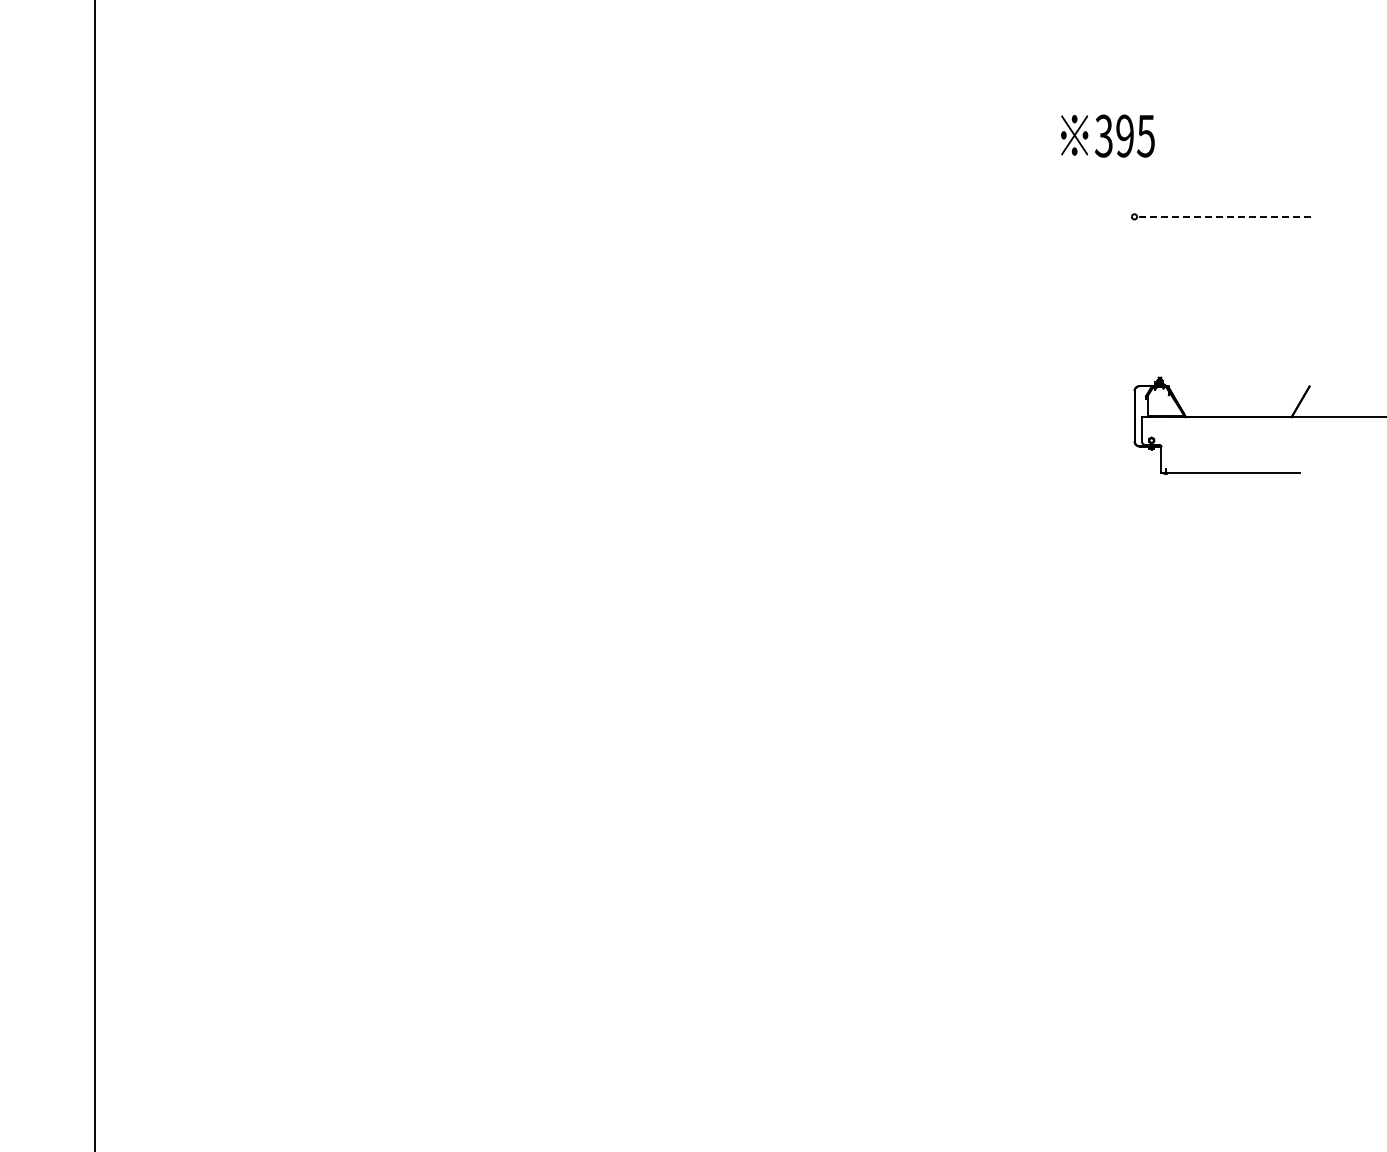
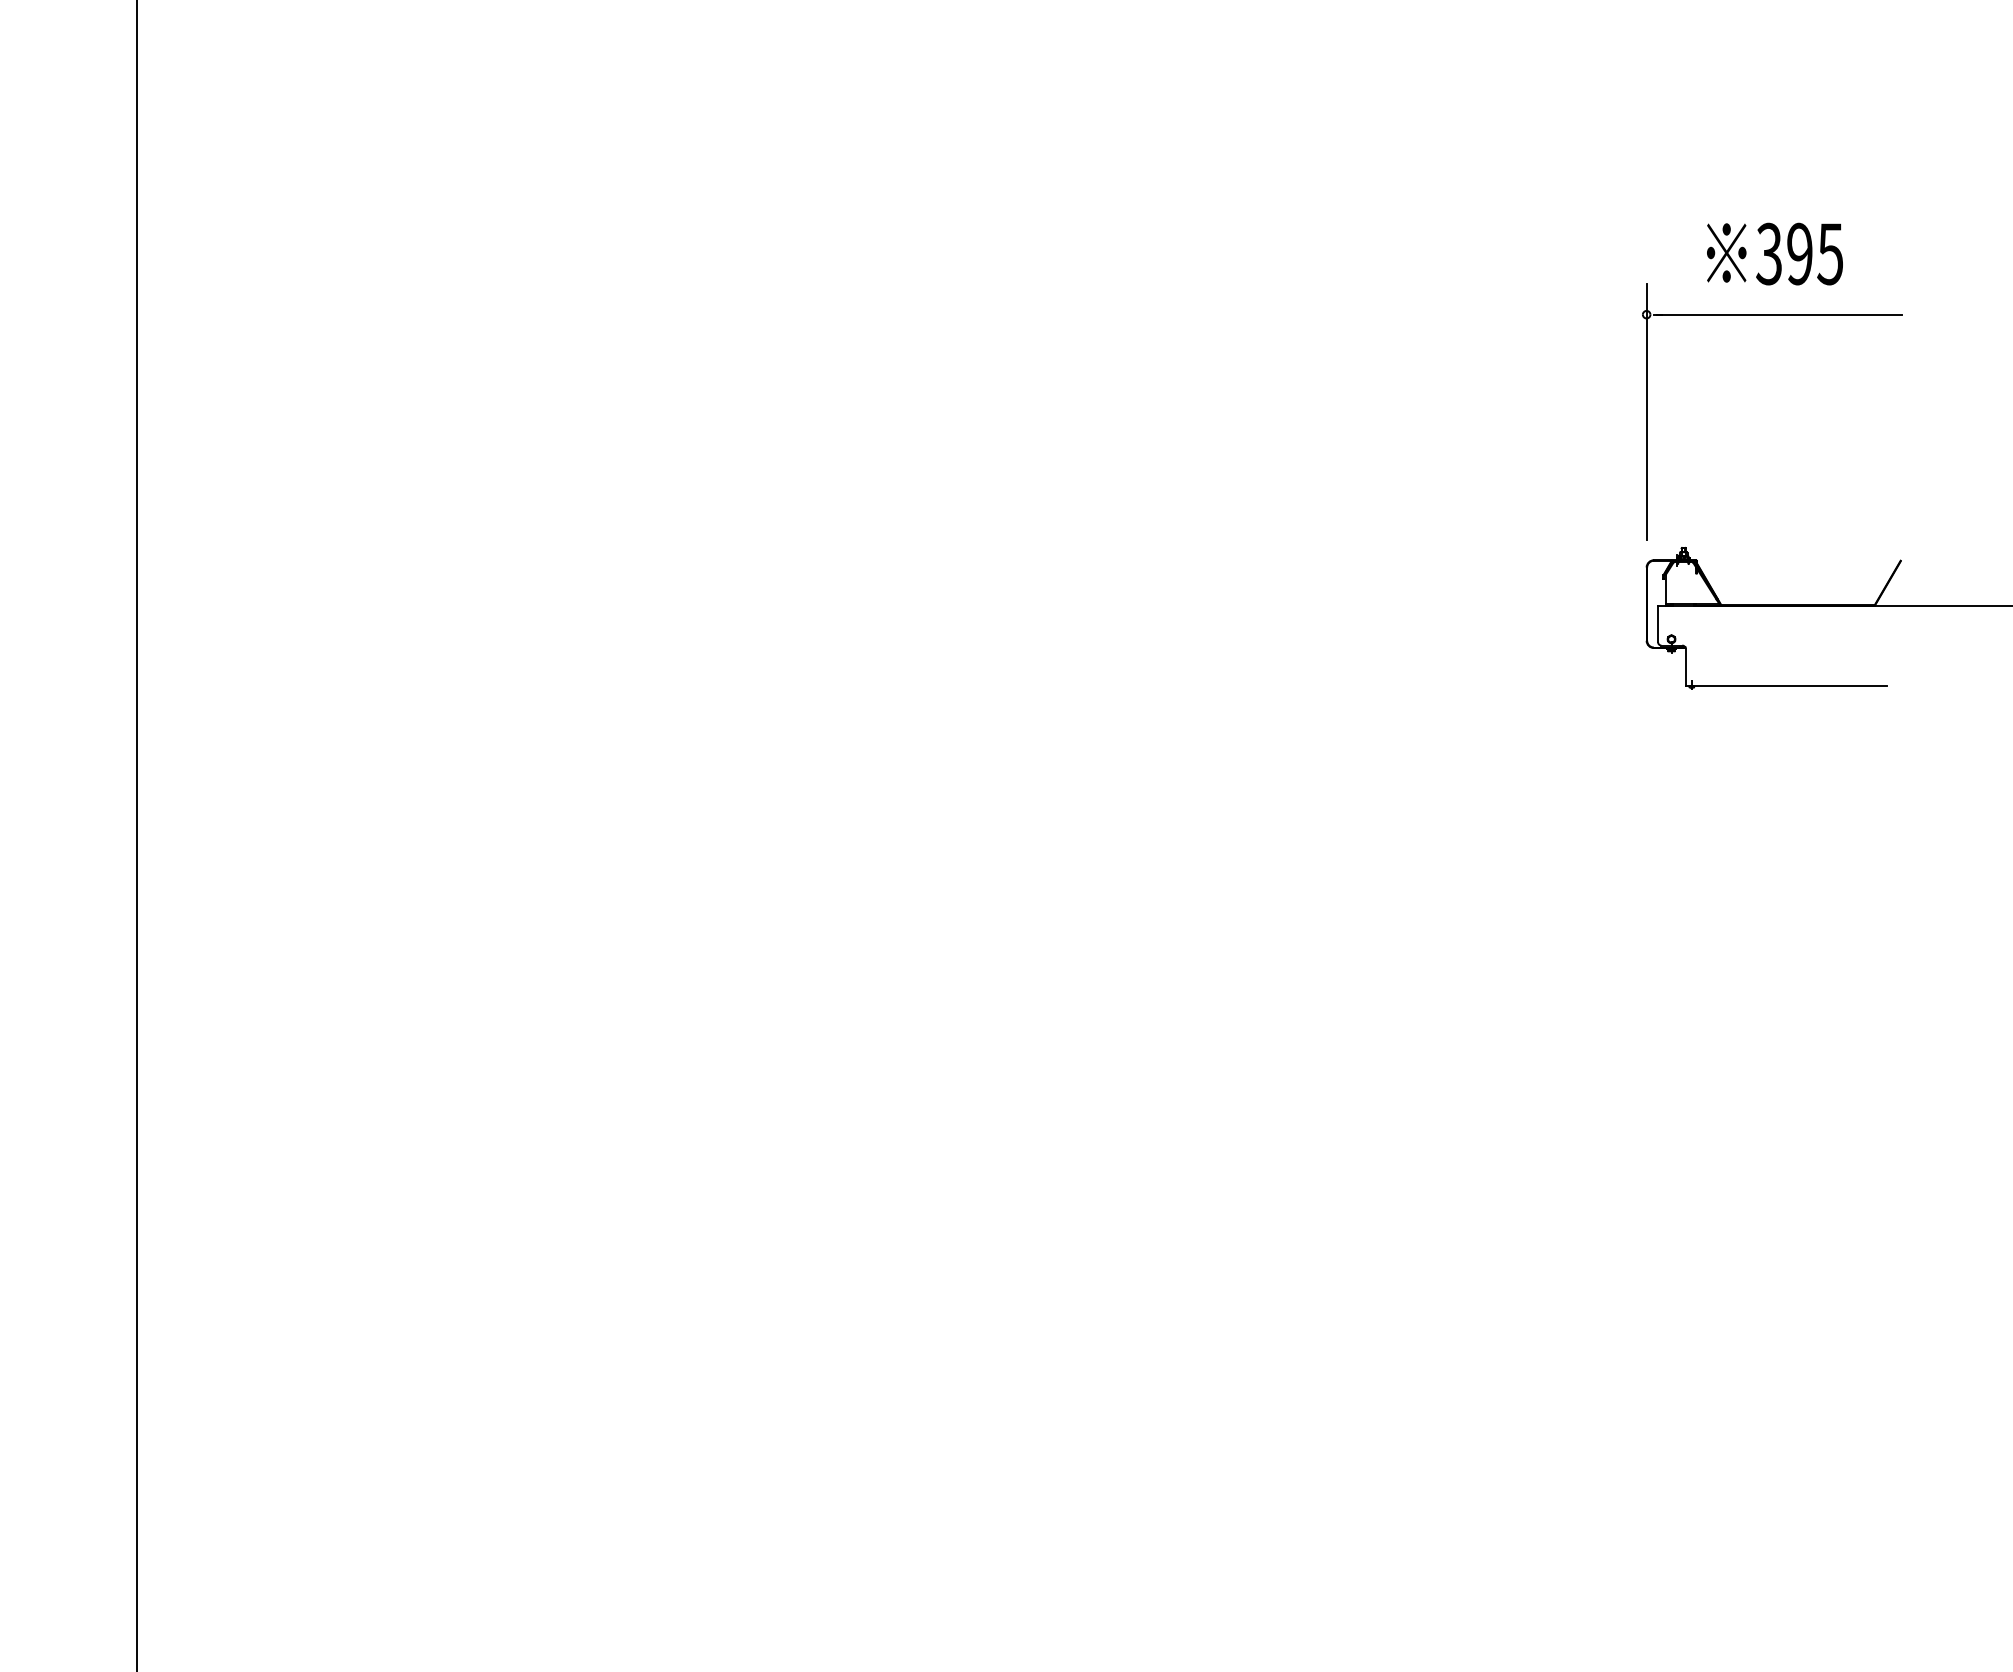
text: (1107, 135) -> (1774, 253), moved
line: (1226, 216) -> (1780, 314), dashed -> solid
line: (1134, 284) -> (1646, 412), added

